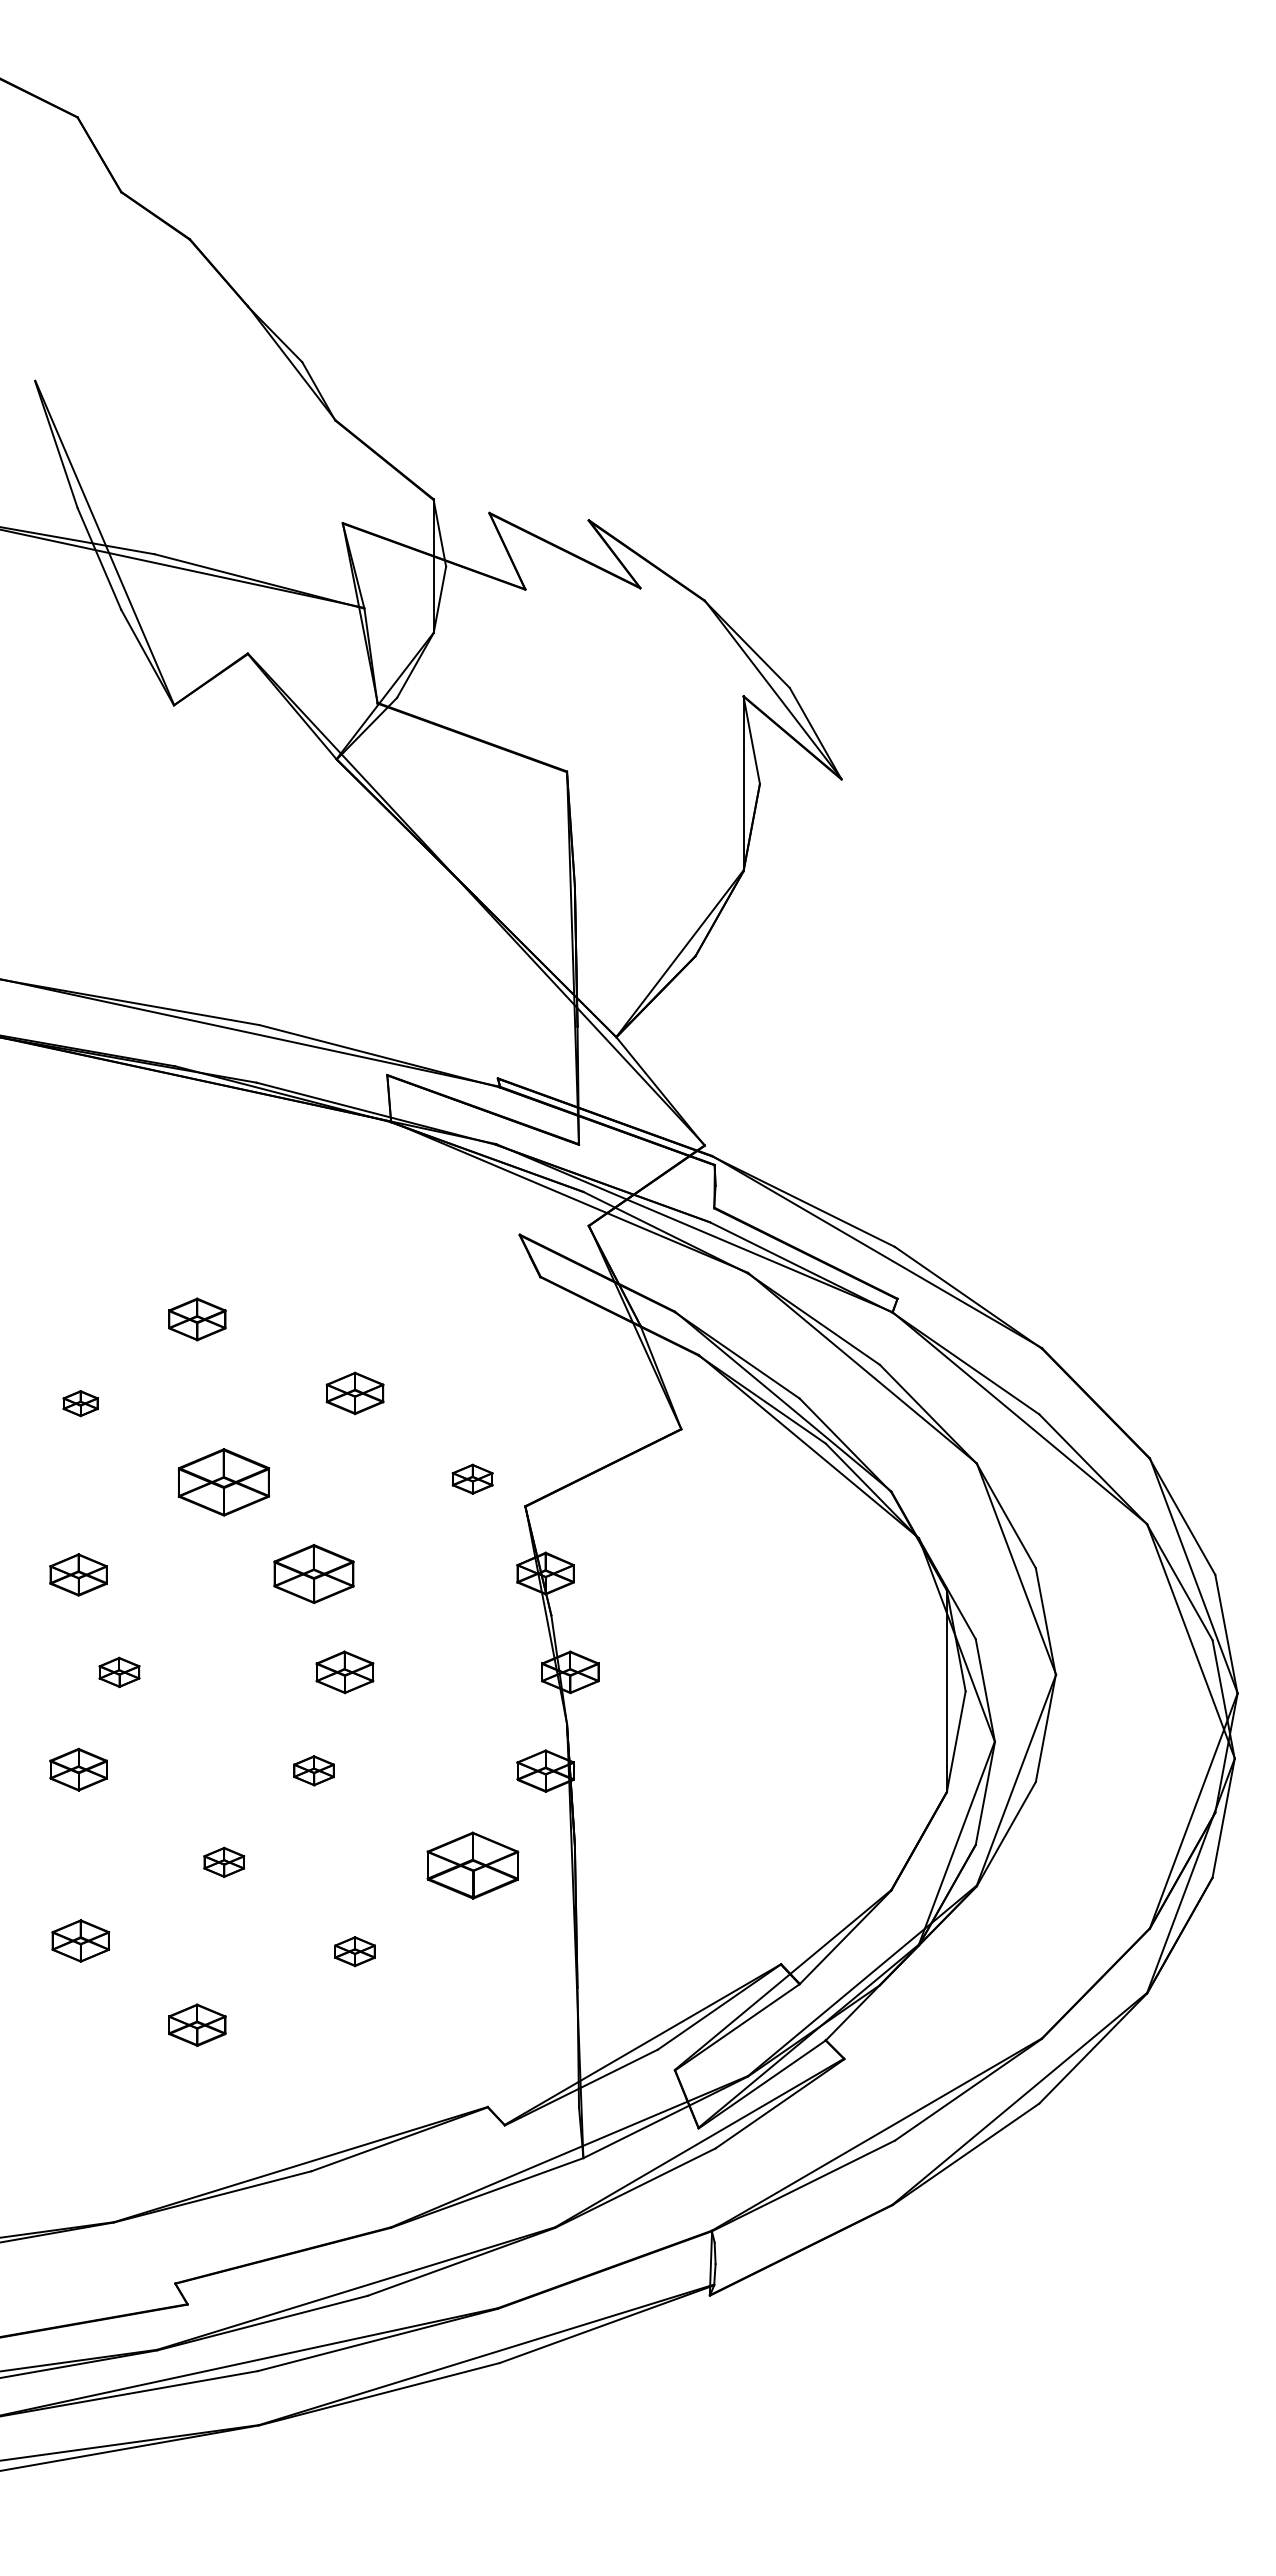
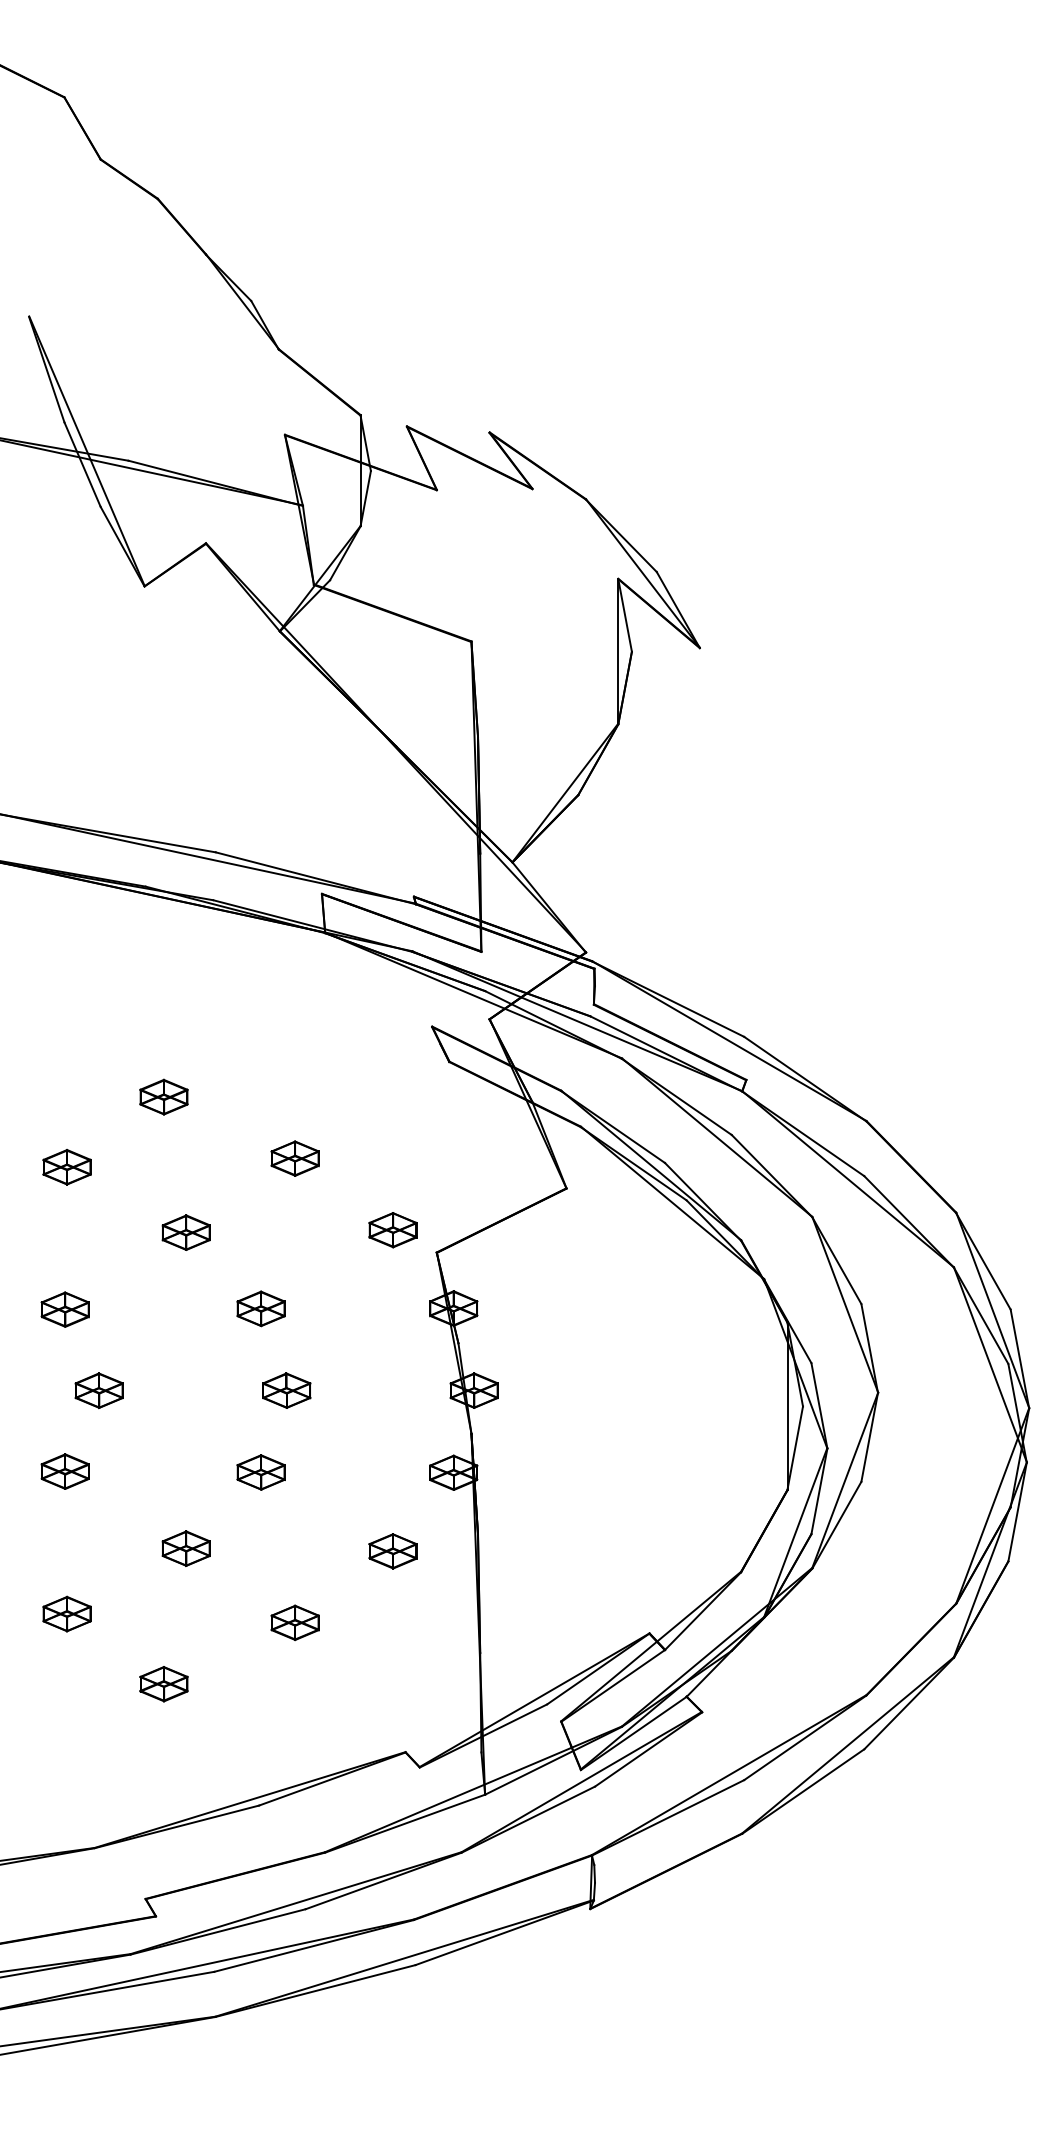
part: (80, 1403) -> (66, 1167), size x1.67
part: (472, 1478) -> (392, 1229), size x1.43
part: (224, 1482) -> (186, 1232), size x0.62
part: (314, 1573) -> (261, 1308), size x0.71
part: (119, 1672) -> (99, 1390), size x1.43
part: (313, 1770) -> (260, 1472), size x1.43
part: (224, 1862) -> (186, 1548), size x1.43
part: (472, 1865) -> (392, 1551), size x0.62
part: (354, 1951) -> (294, 1622), size x1.43

